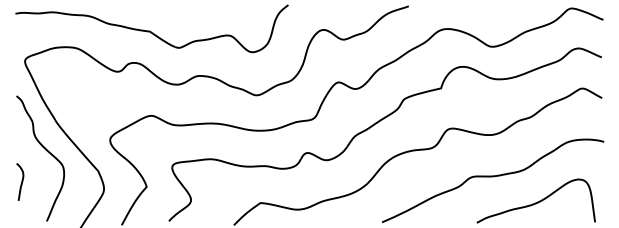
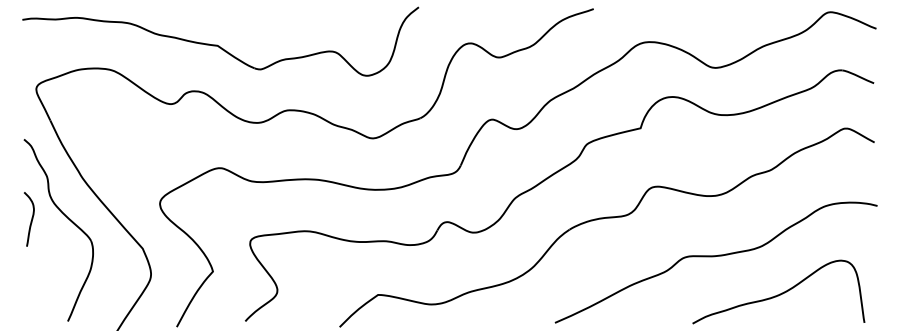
curve: (21, 181) -> (31, 218), moved

